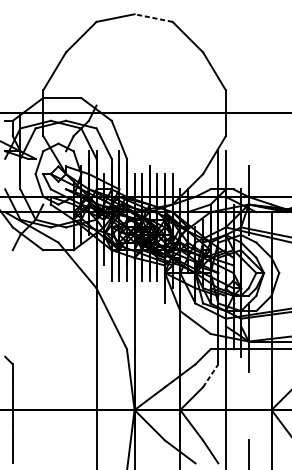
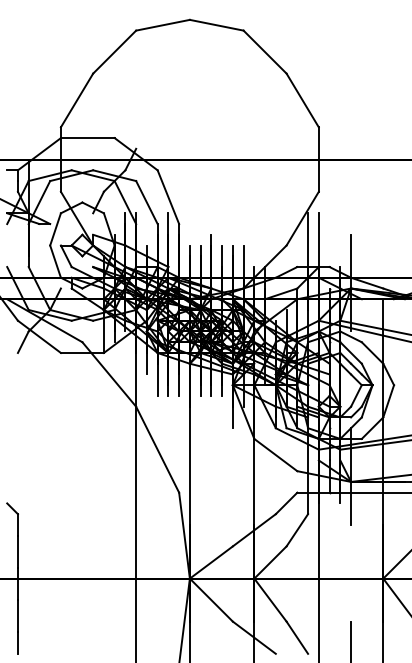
line: (153, 18) -> (216, 25), dashed -> solid
line: (210, 375) -> (297, 529), dashed -> solid

